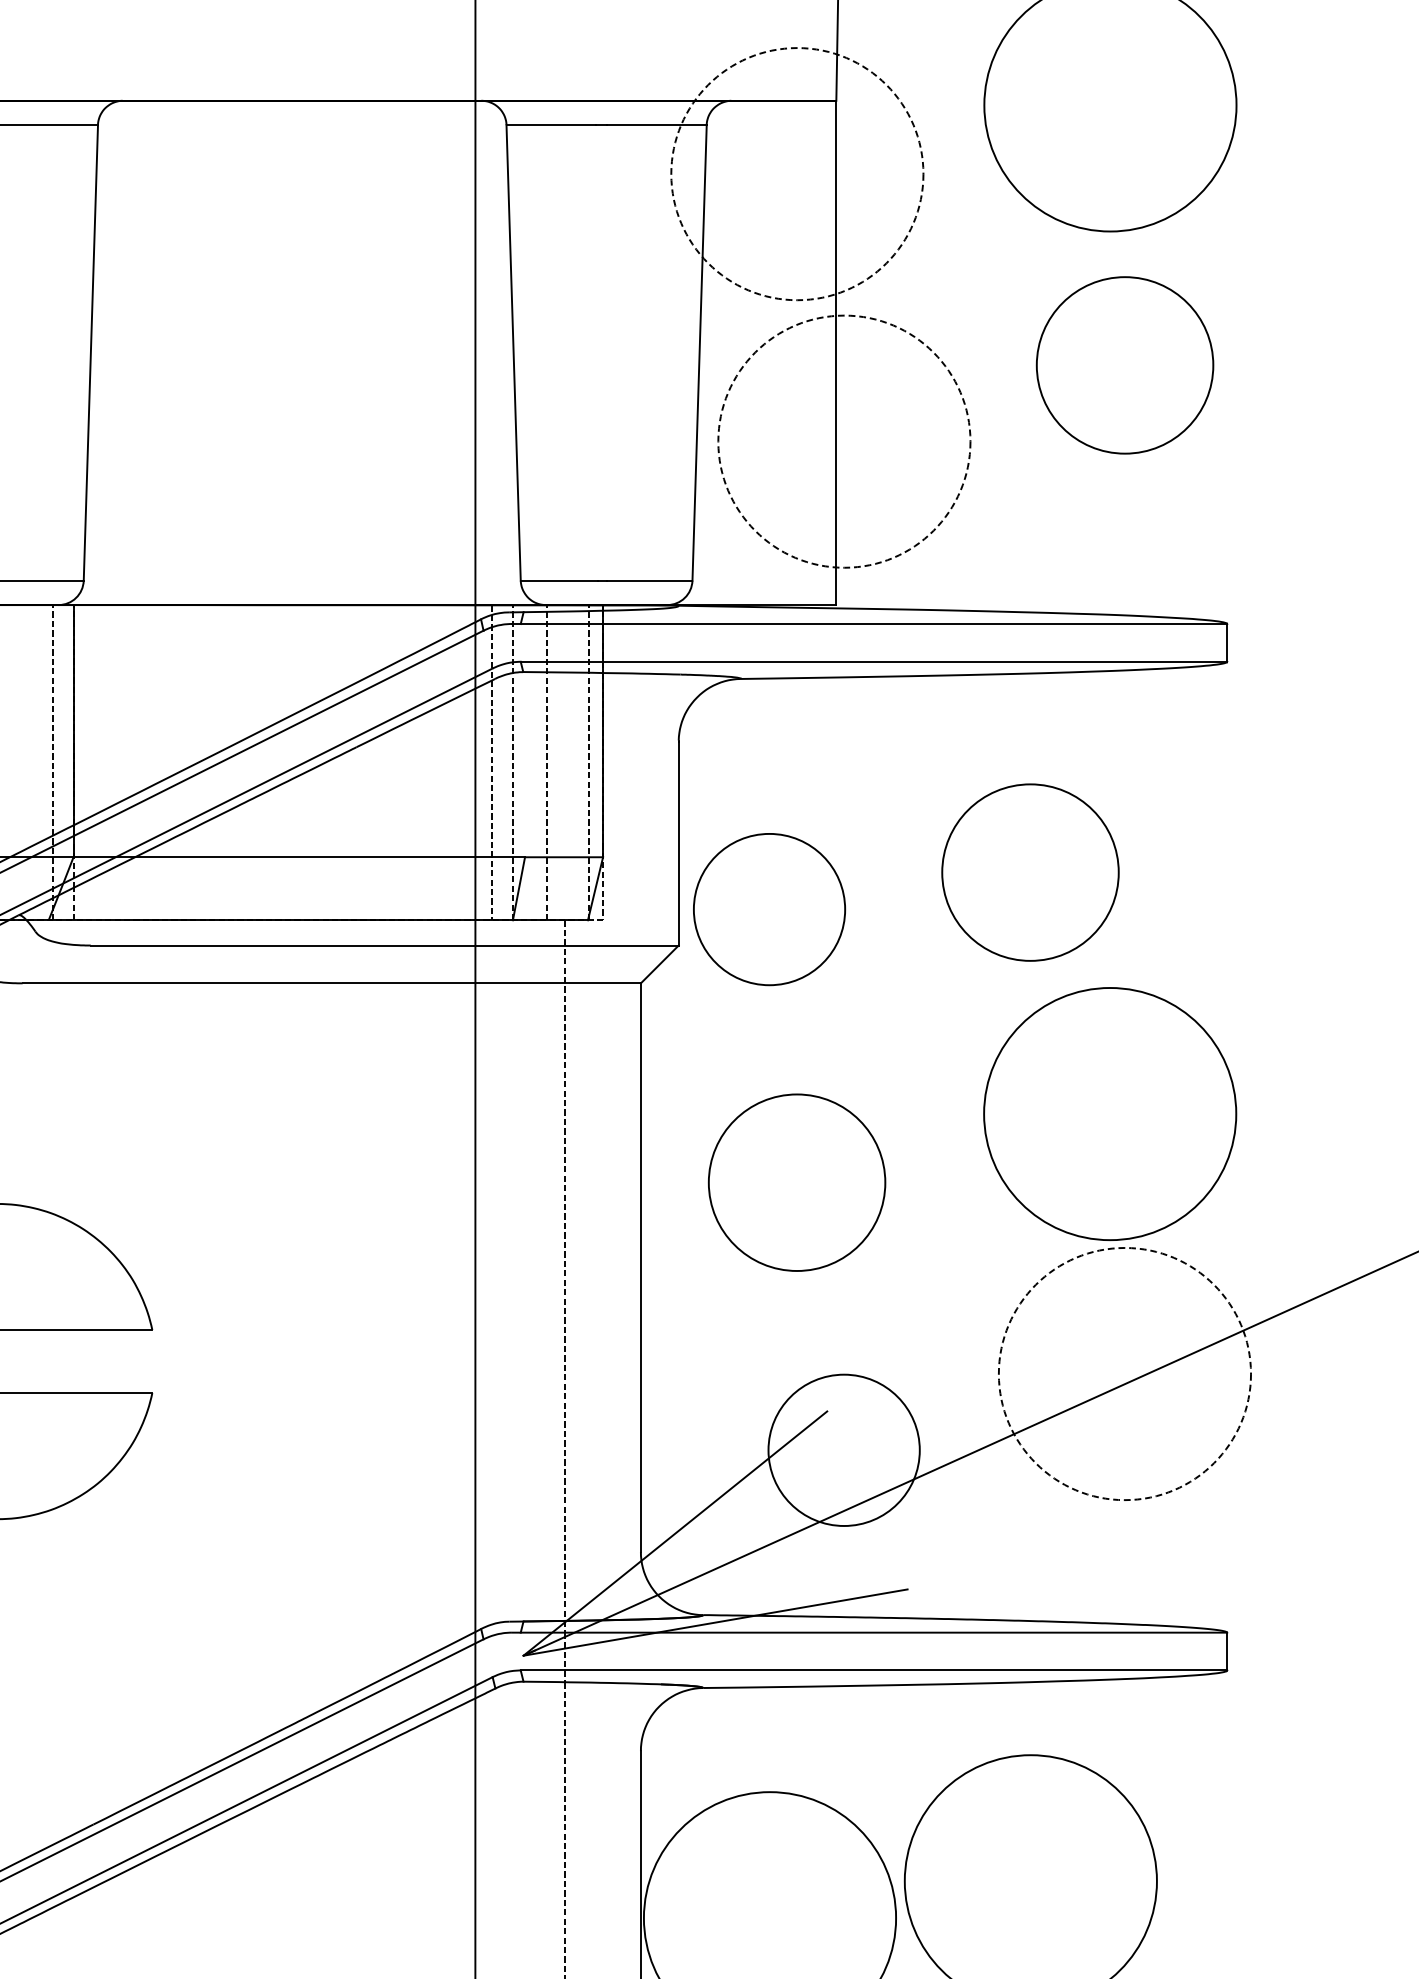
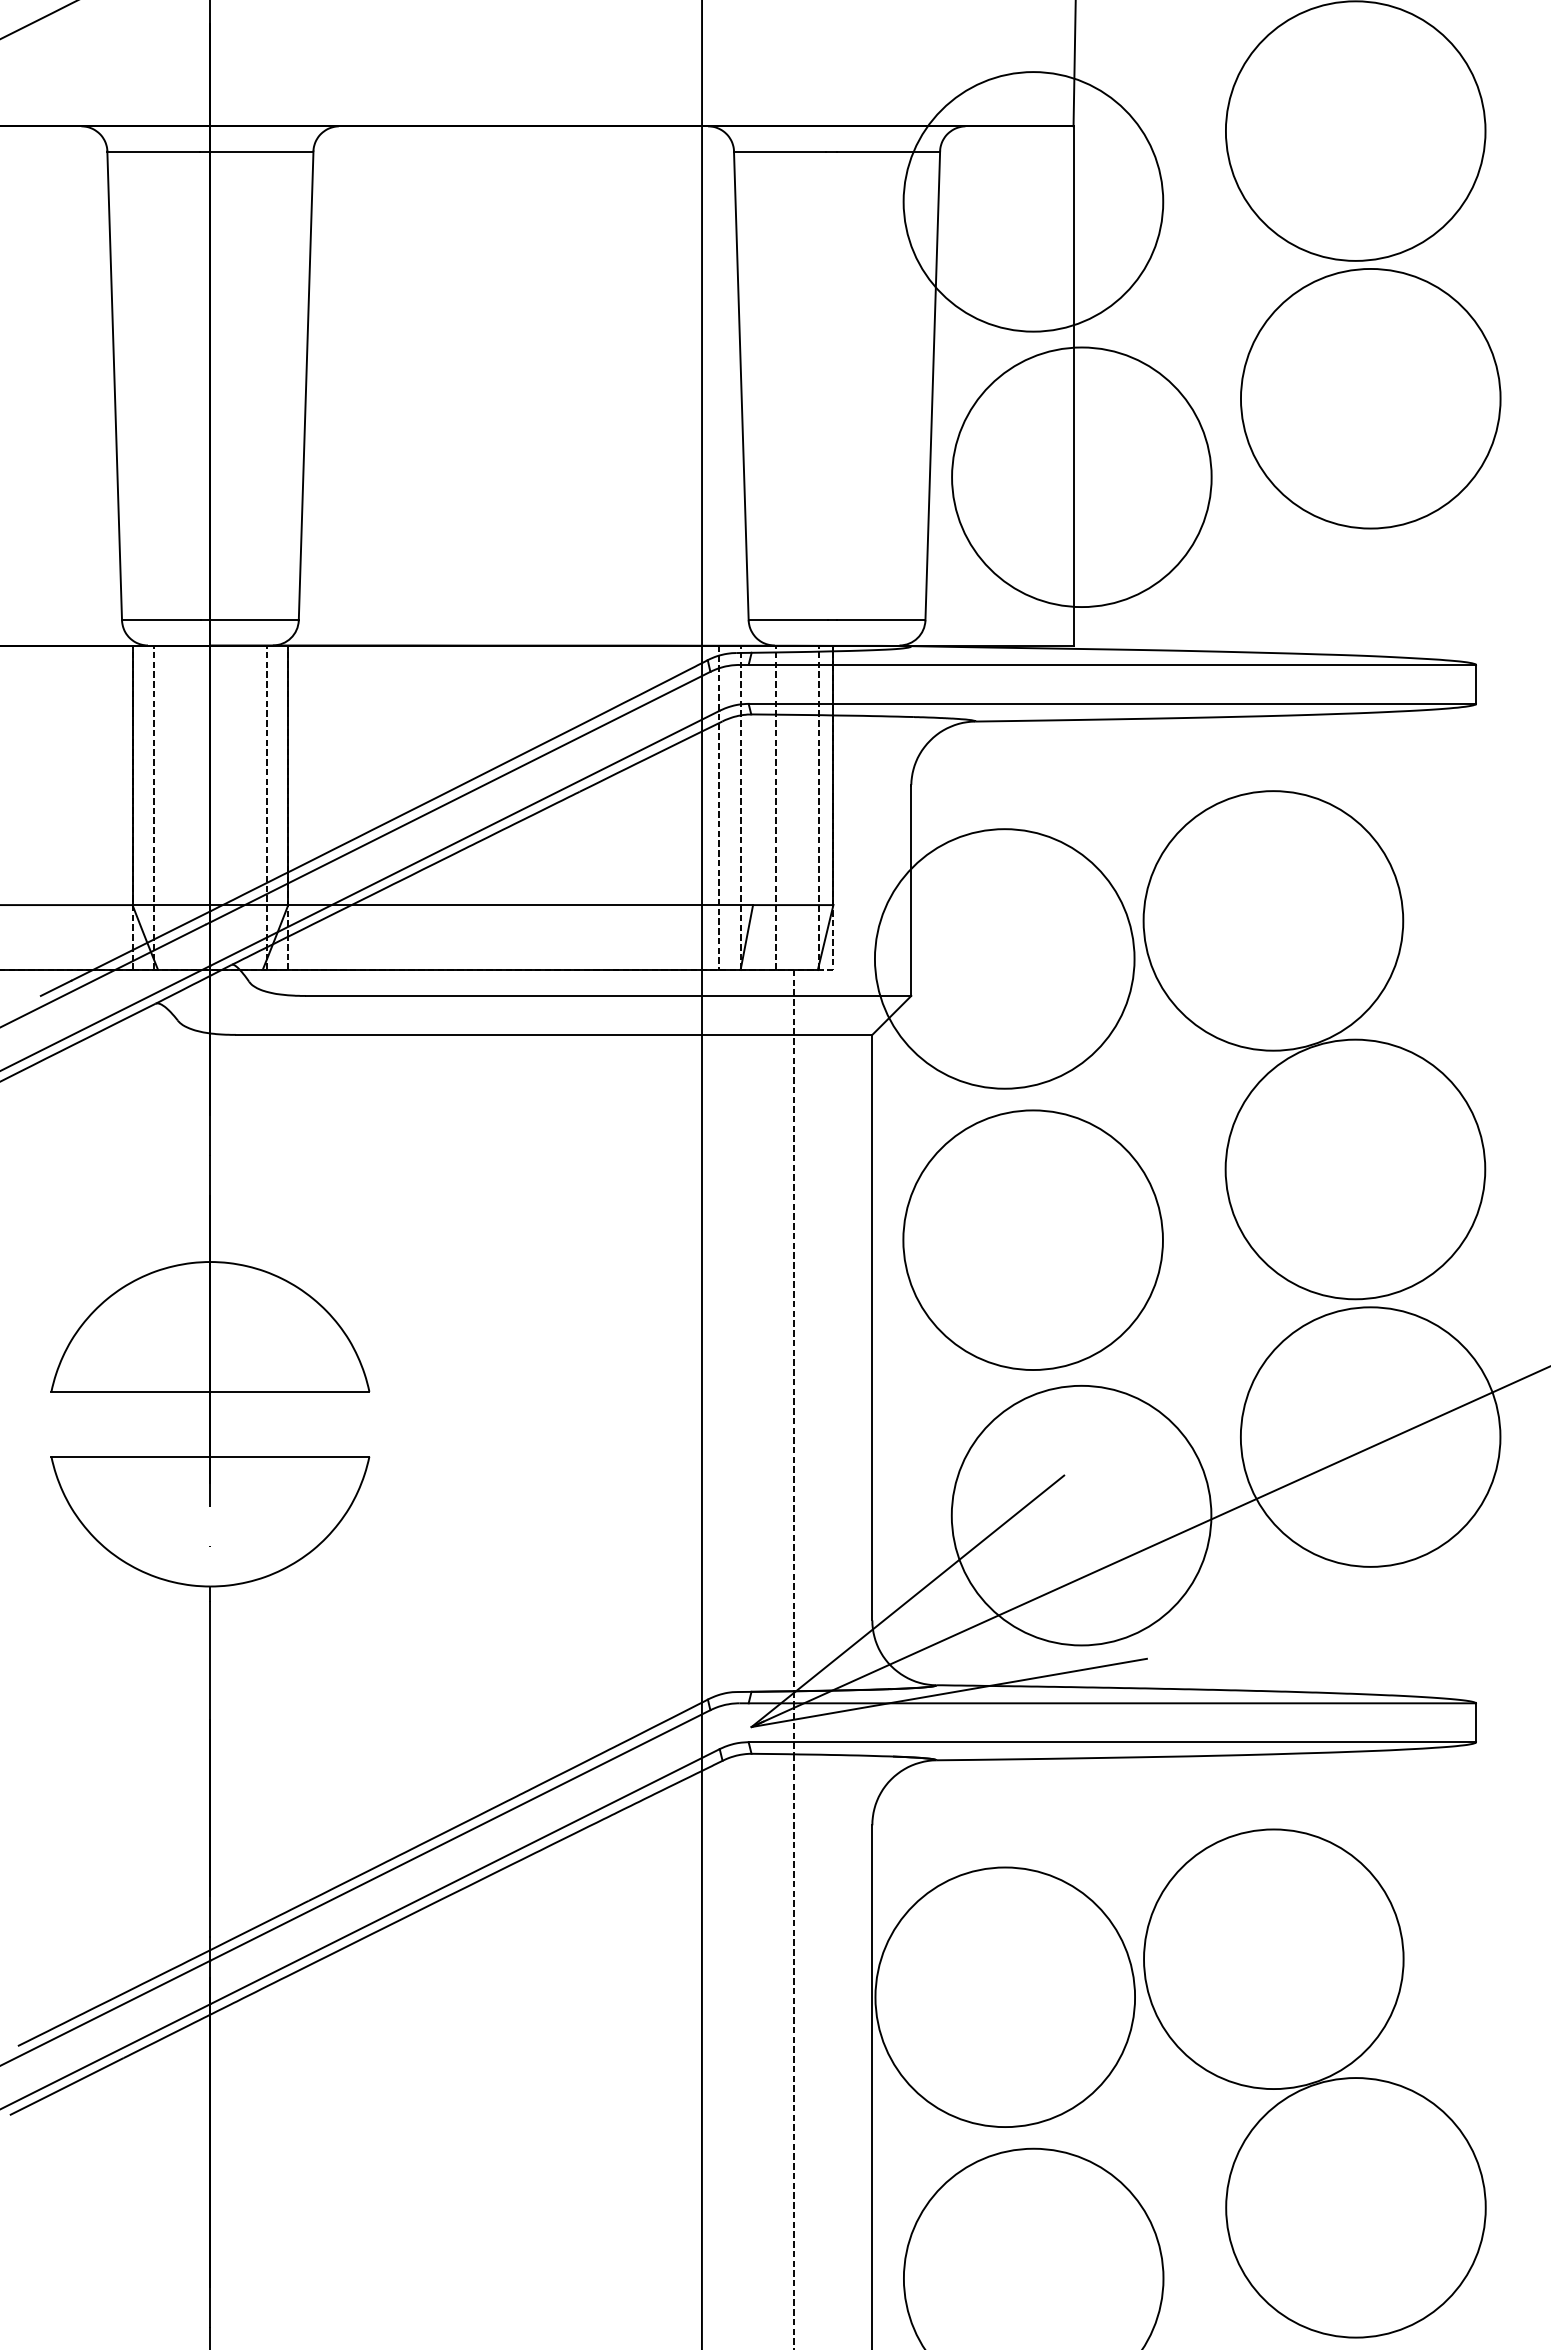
circle: (797, 173) -> (1033, 201), dashed -> solid
circle: (1124, 365) -> (1370, 398), size x1.43
circle: (844, 441) -> (1081, 477), dashed -> solid
circle: (1030, 872) -> (1273, 920), size x1.43
circle: (769, 909) -> (1004, 958), size x1.67
circle: (796, 1182) -> (1032, 1239), size x1.43
circle: (1124, 1373) -> (1370, 1436), dashed -> solid
circle: (844, 1450) -> (1081, 1515), size x1.67

